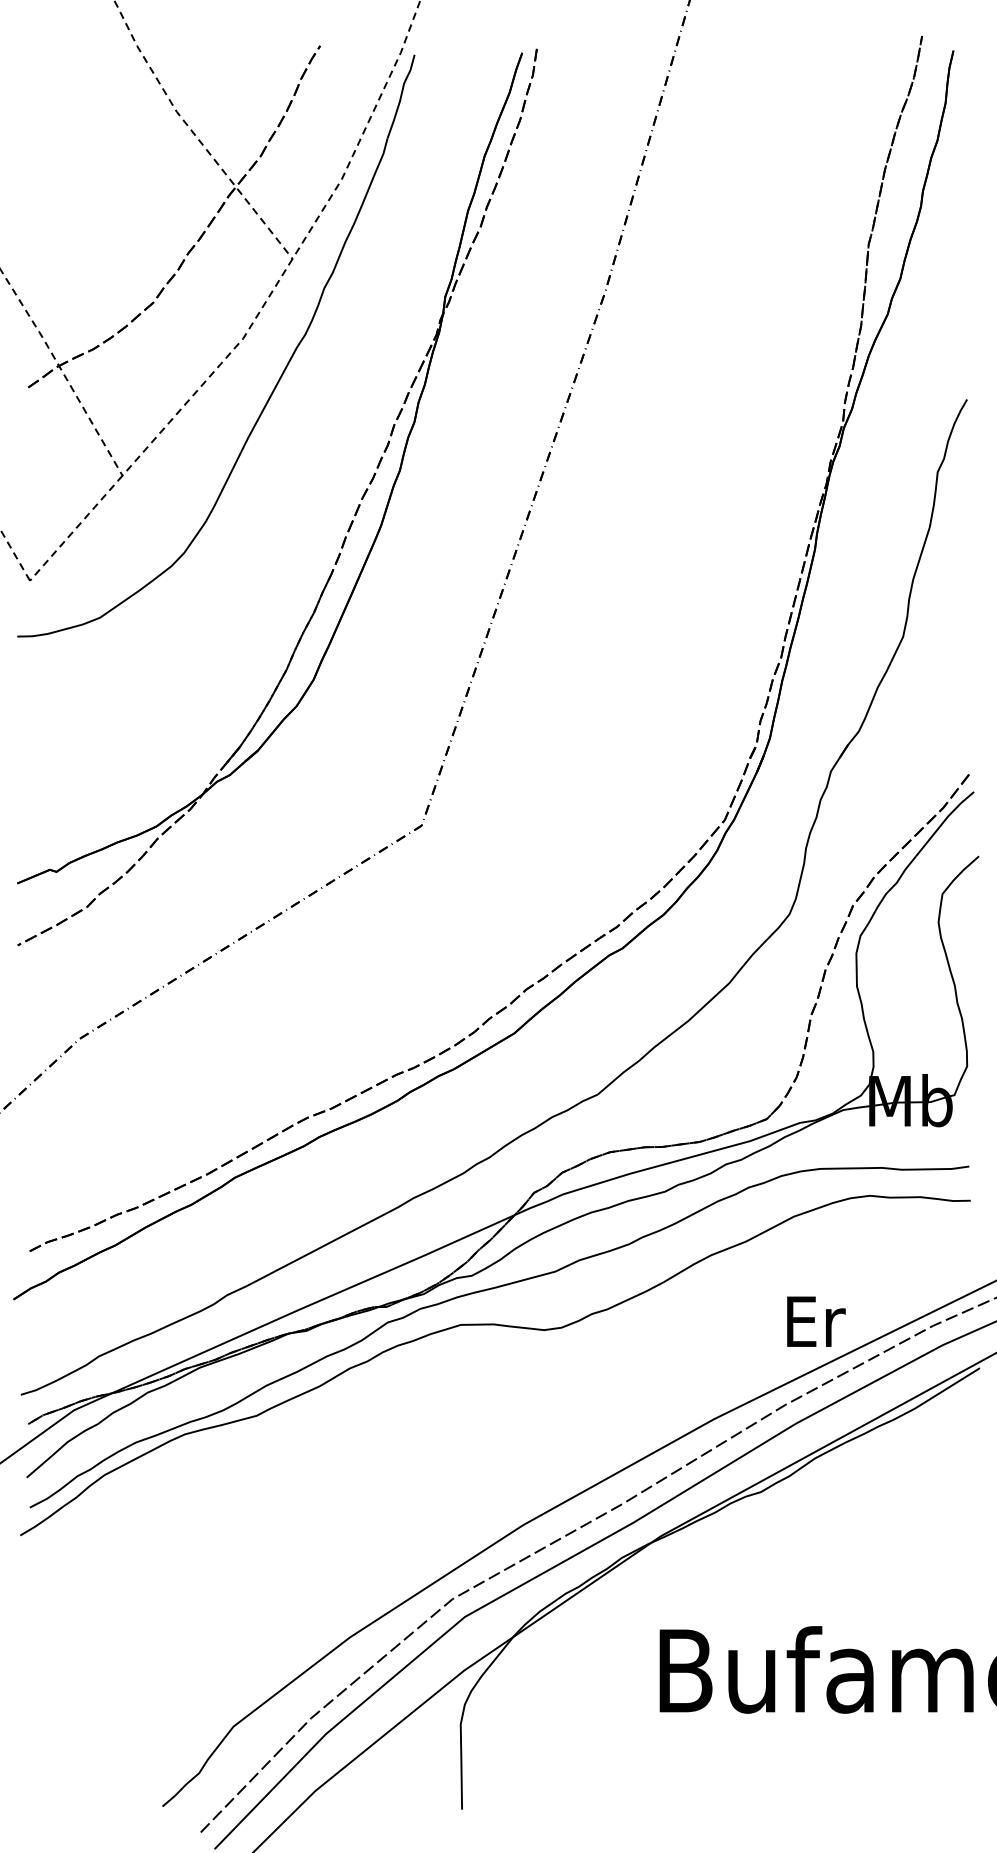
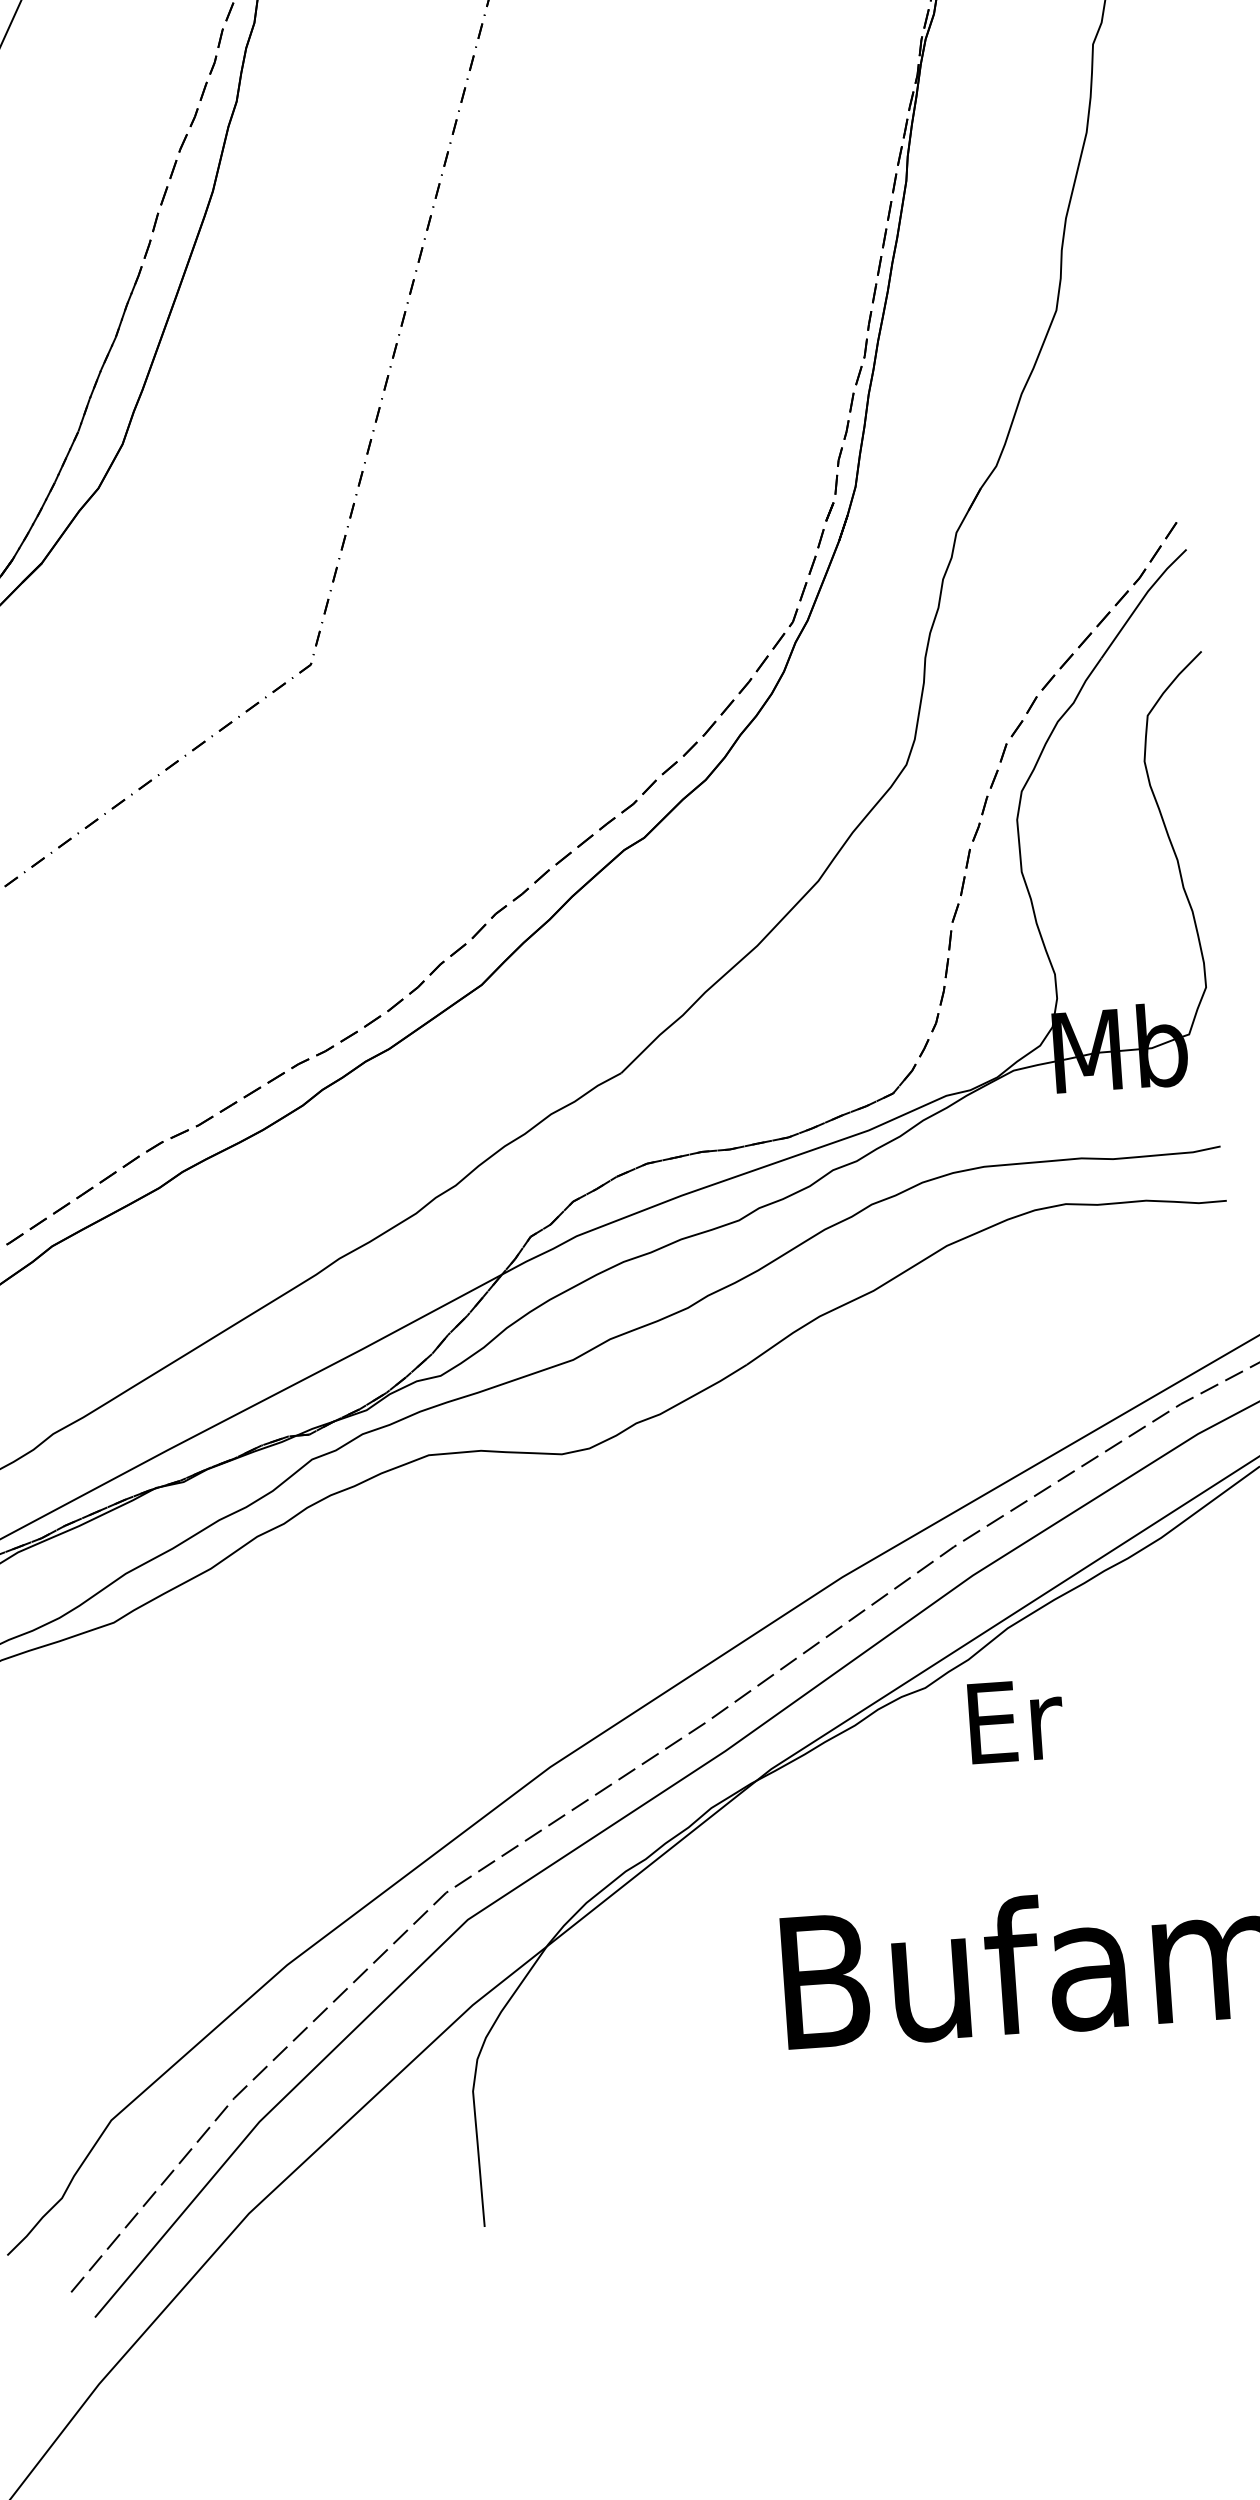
text: (816, 1321) -> (1016, 1720), moved

